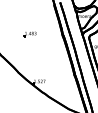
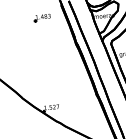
part: (29, 34) -> (41, 18), moved

